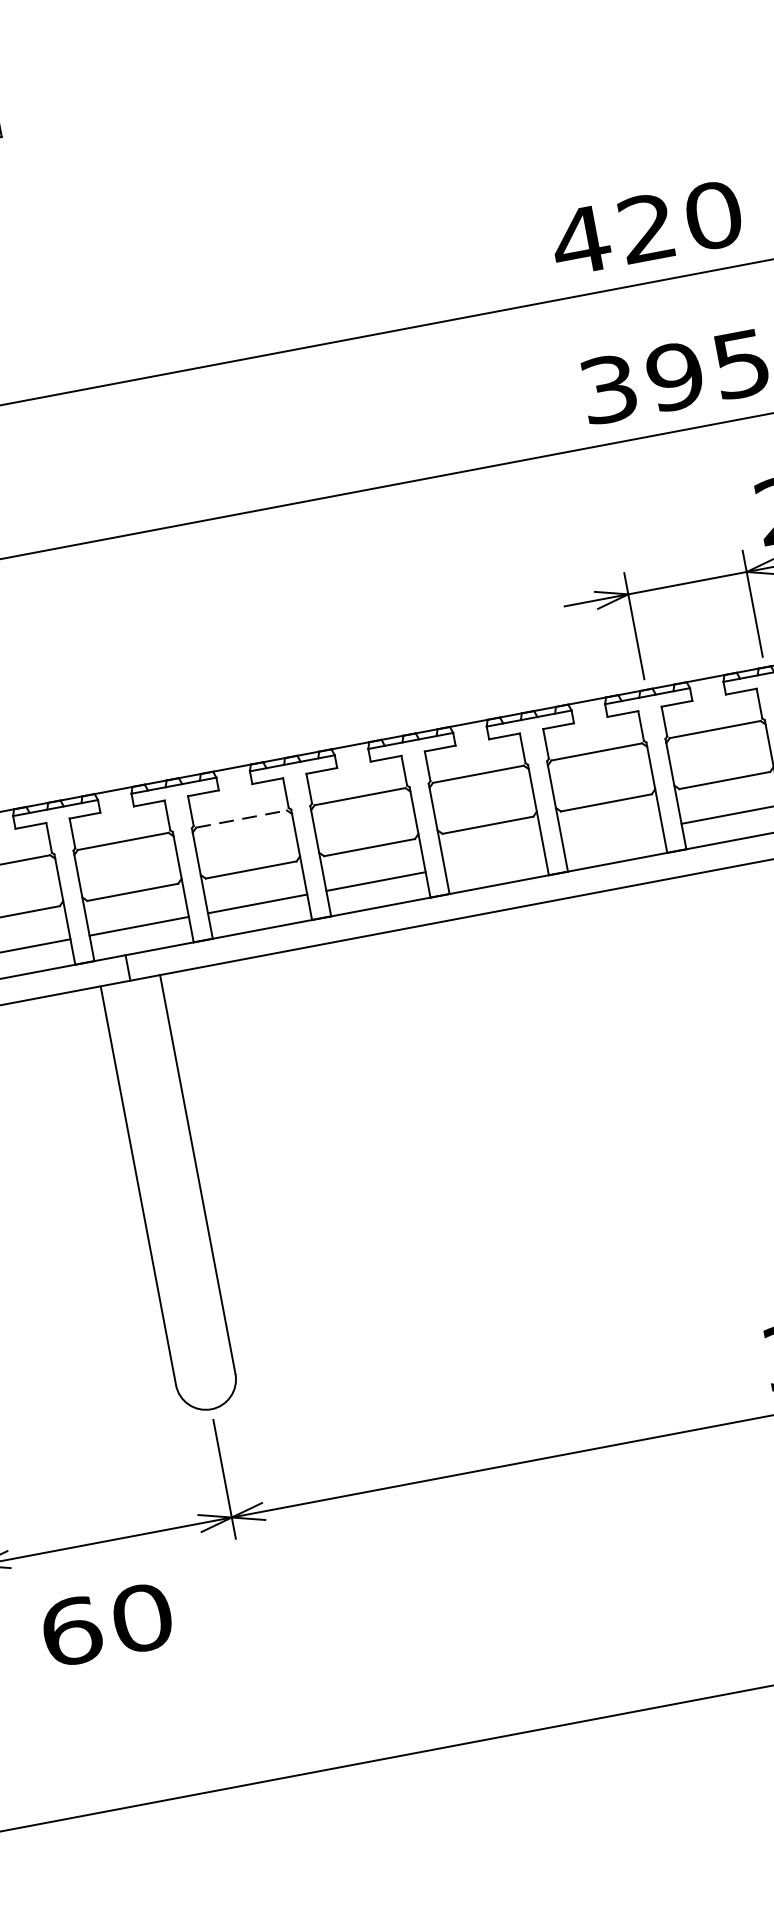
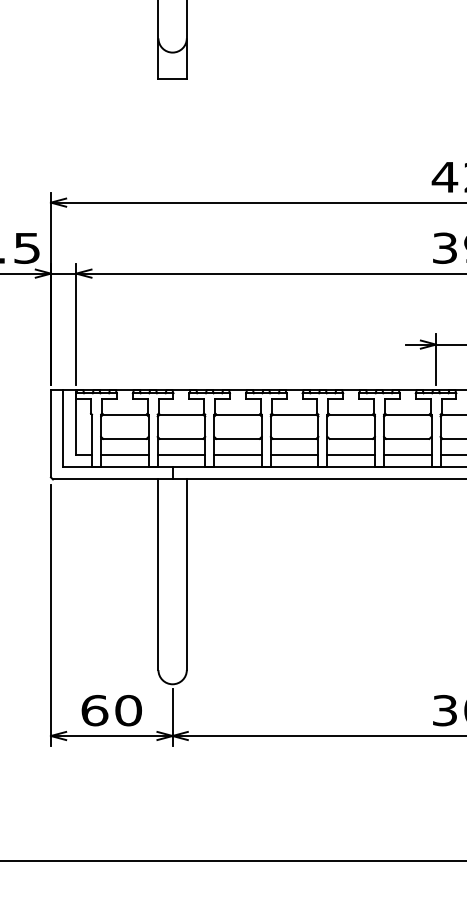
line: (242, 818) -> (238, 414), dashed -> solid
line: (612, 837) -> (407, 455), added
line: (493, 860) -> (350, 455), added
text: (106, 1624) -> (111, 710), moved

